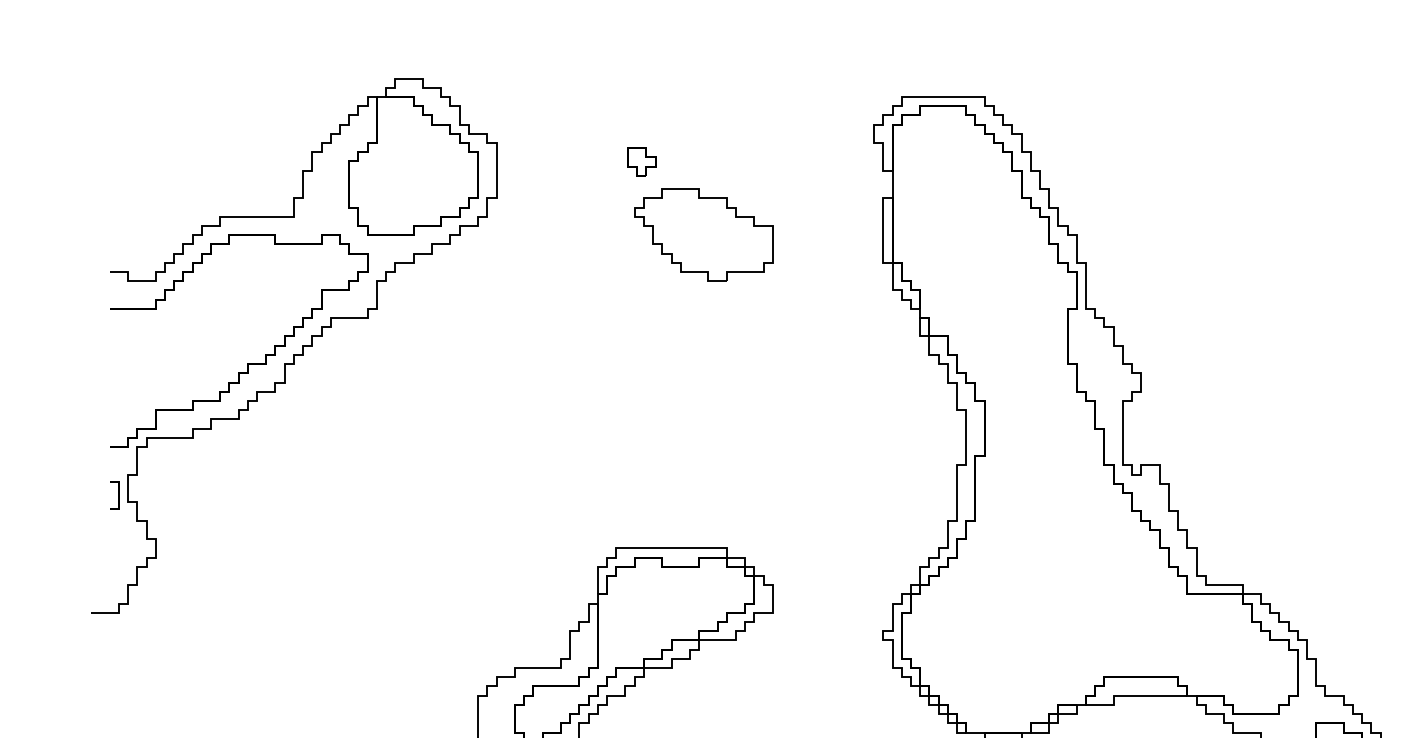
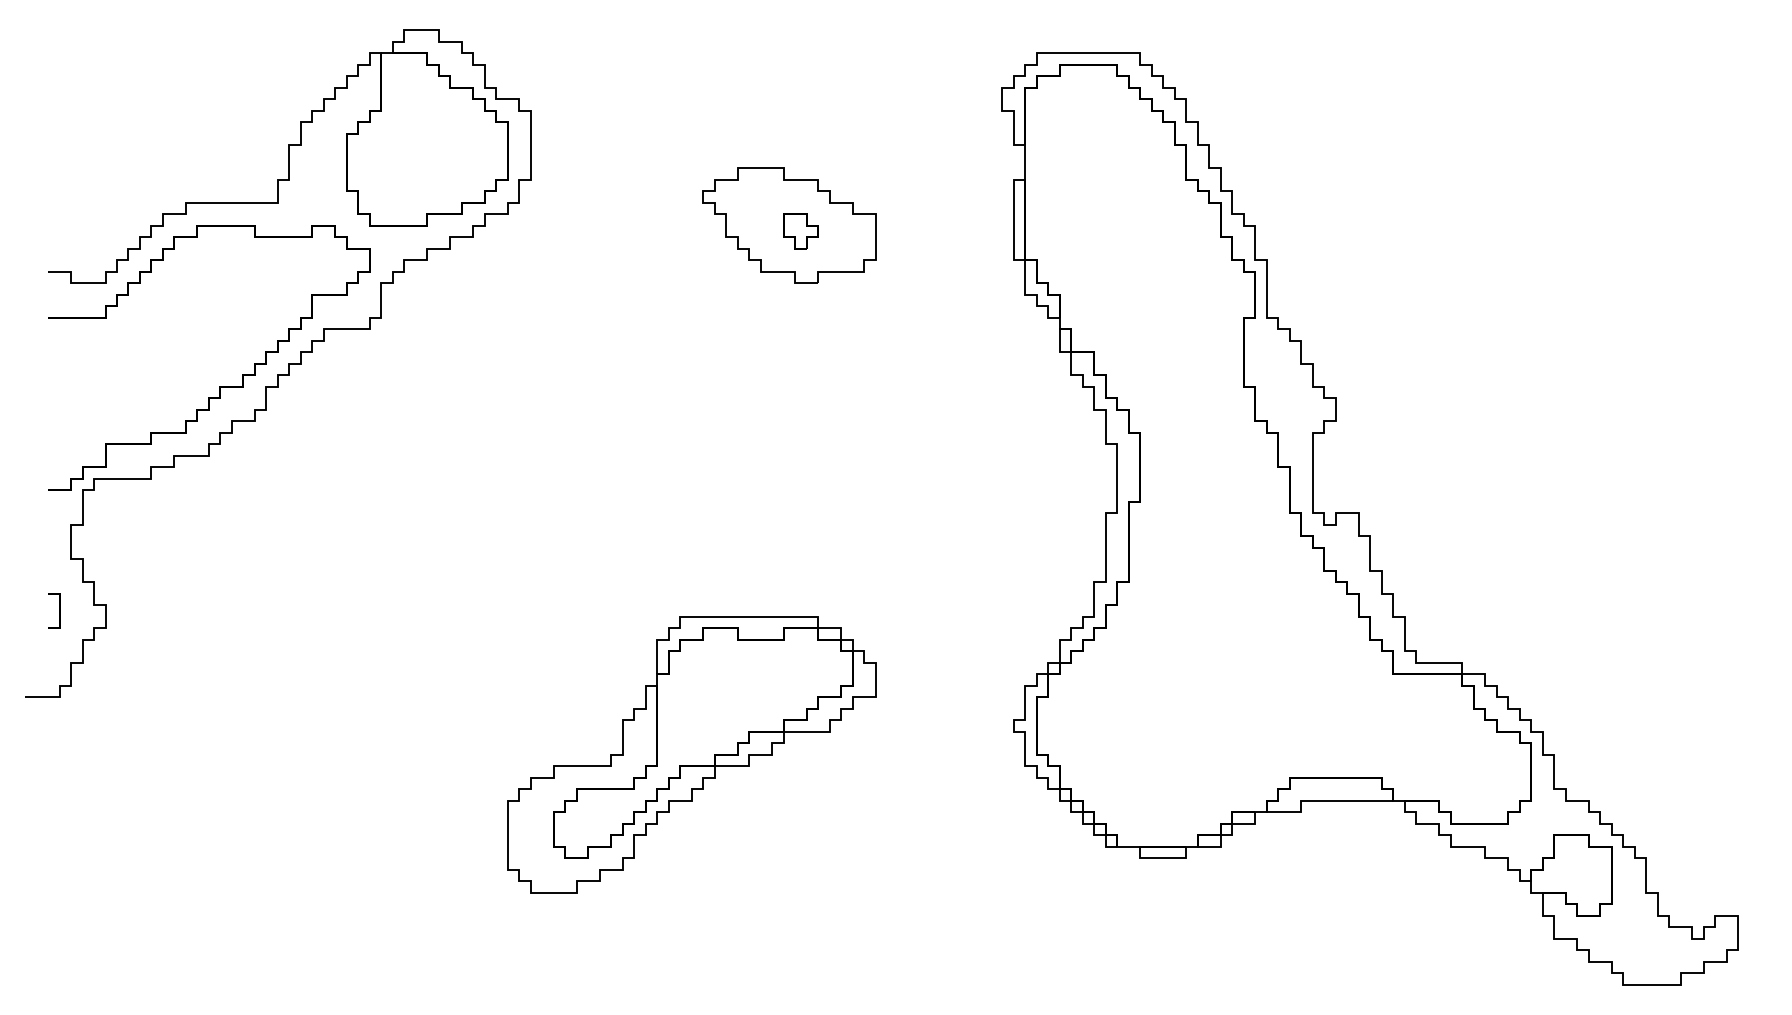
part: (641, 162) -> (800, 231), moved
part: (114, 495) -> (54, 610), moved

